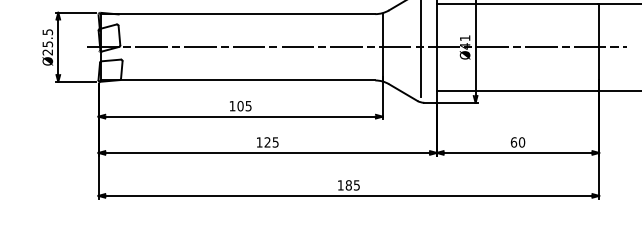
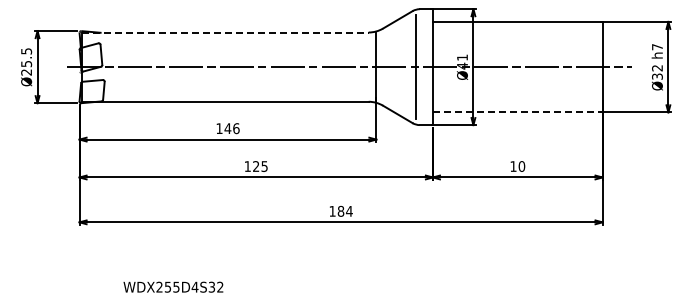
line: (239, 14) -> (226, 32), solid -> dashed
line: (517, 90) -> (517, 112), solid -> dashed
text: (243, 106) -> (231, 128), 105 -> 146
text: (513, 142) -> (513, 166), 60 -> 10
text: (356, 185) -> (349, 211), 185 -> 184

